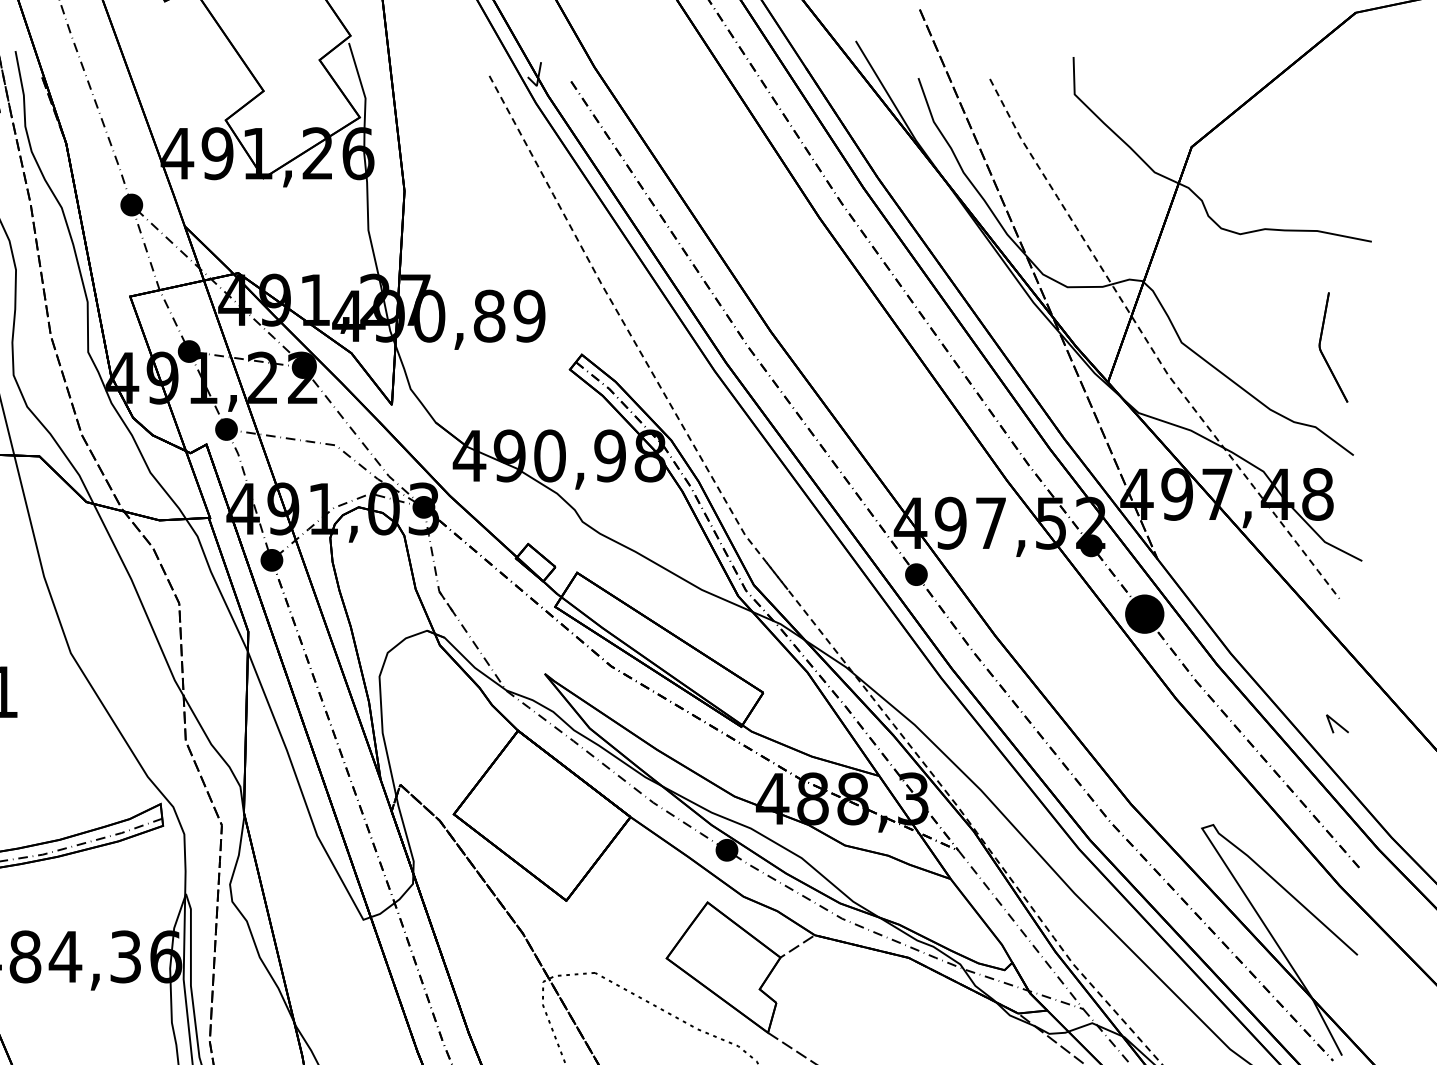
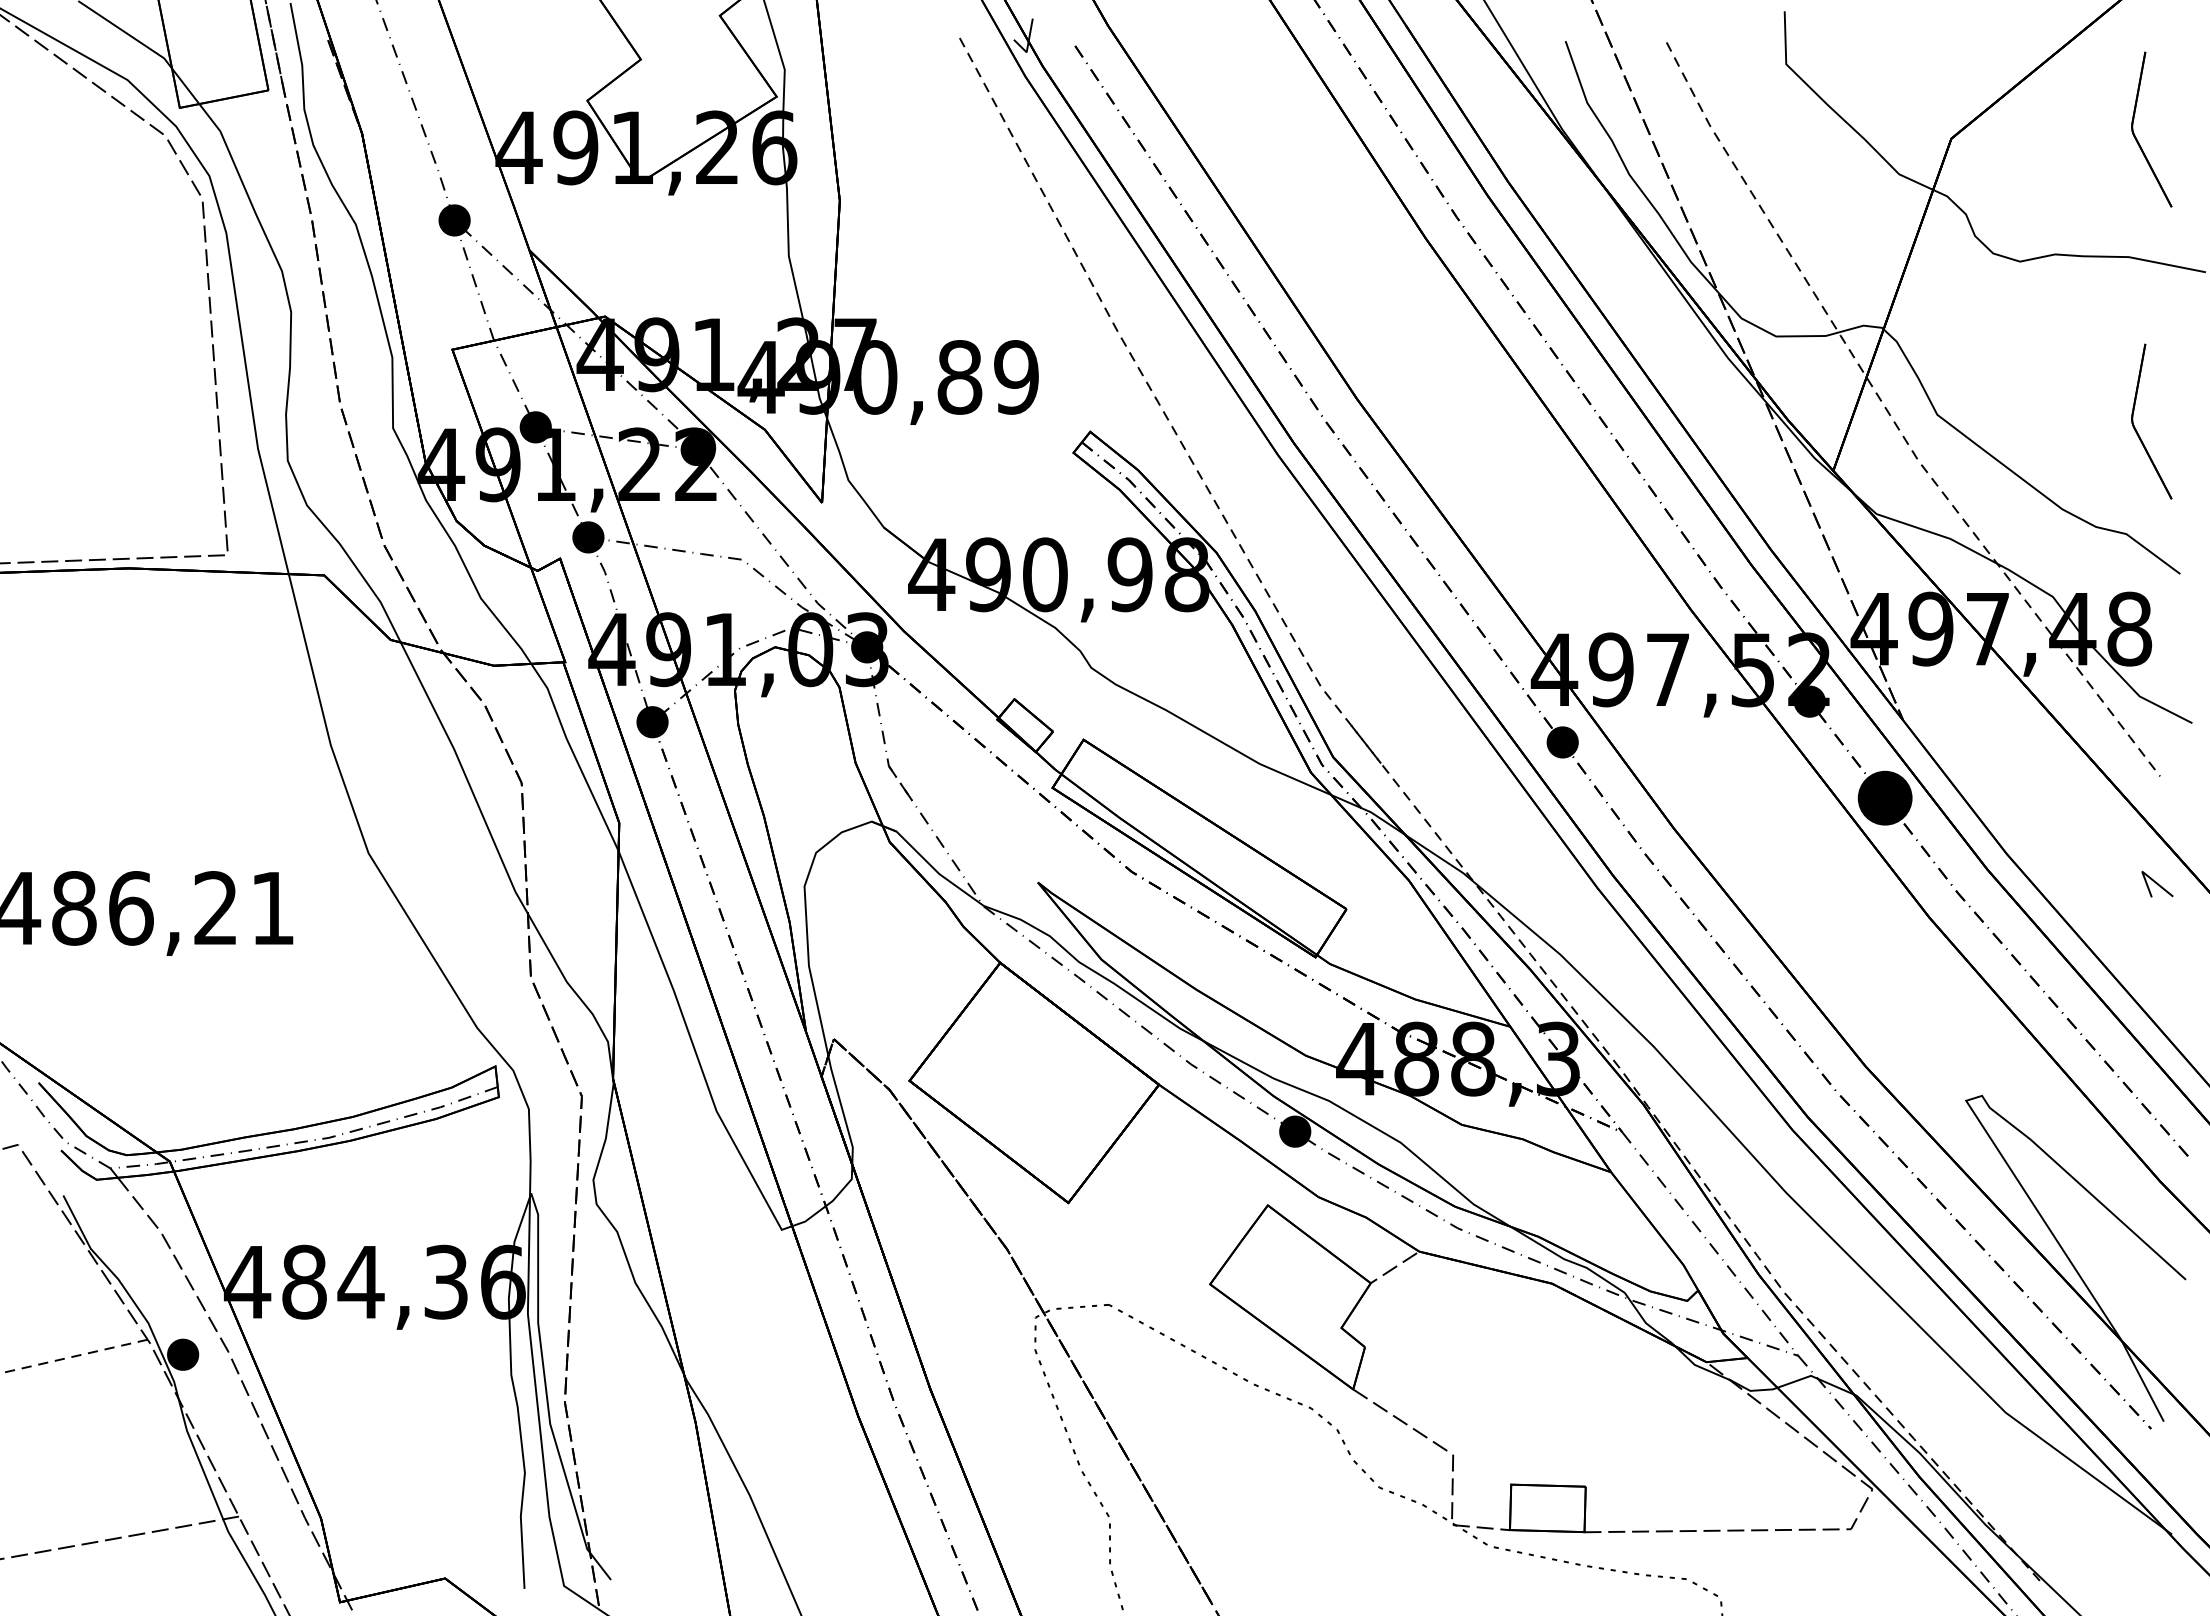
part: (1322, 146) -> (2136, 137), added
line: (1337, 724) -> (2157, 884), moved

